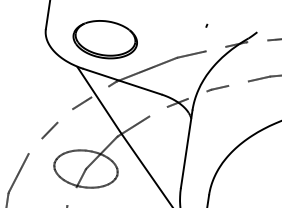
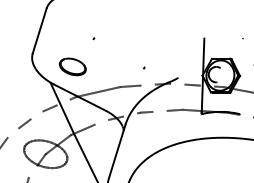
part: (104, 39) -> (72, 66), size x0.6

